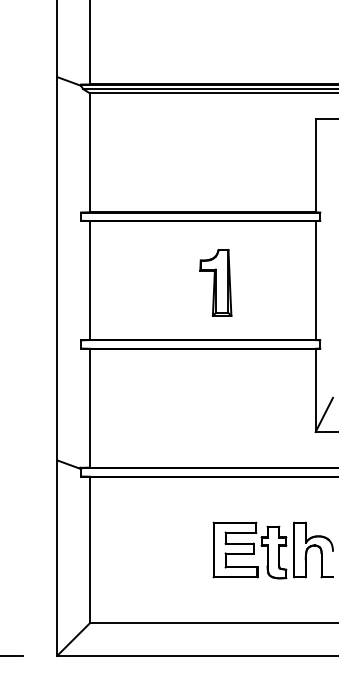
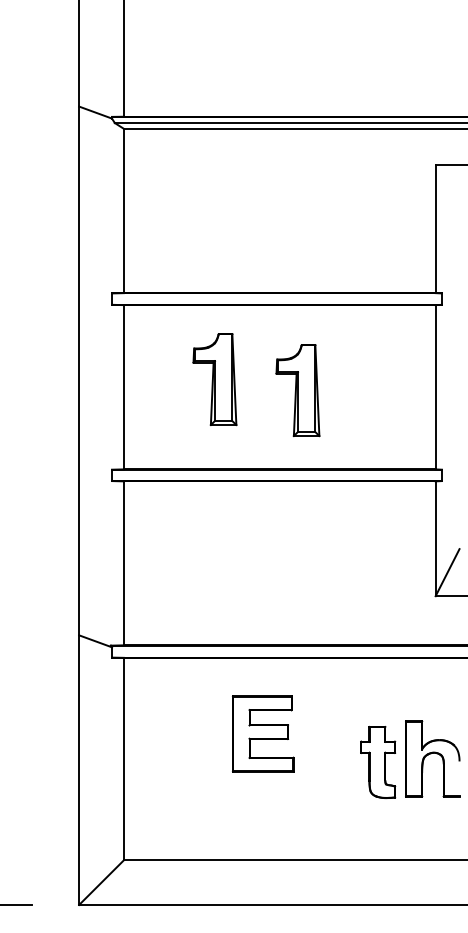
part: (155, 274) -> (214, 379), added
part: (235, 549) -> (263, 733), moved

